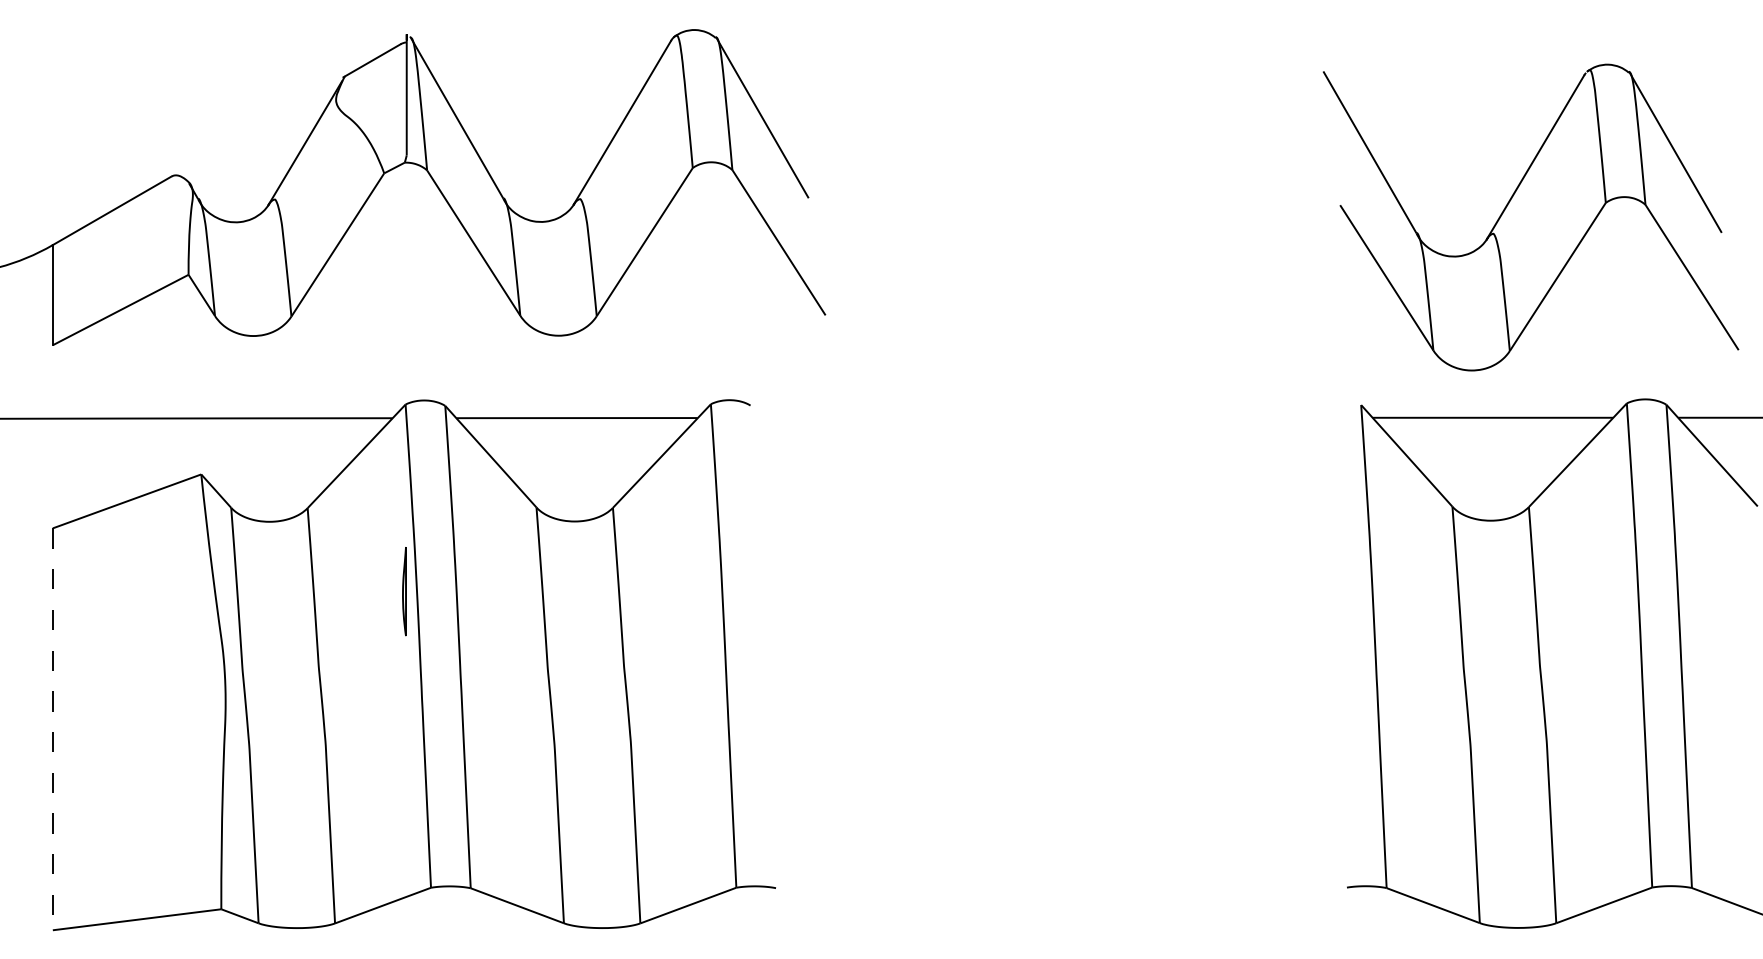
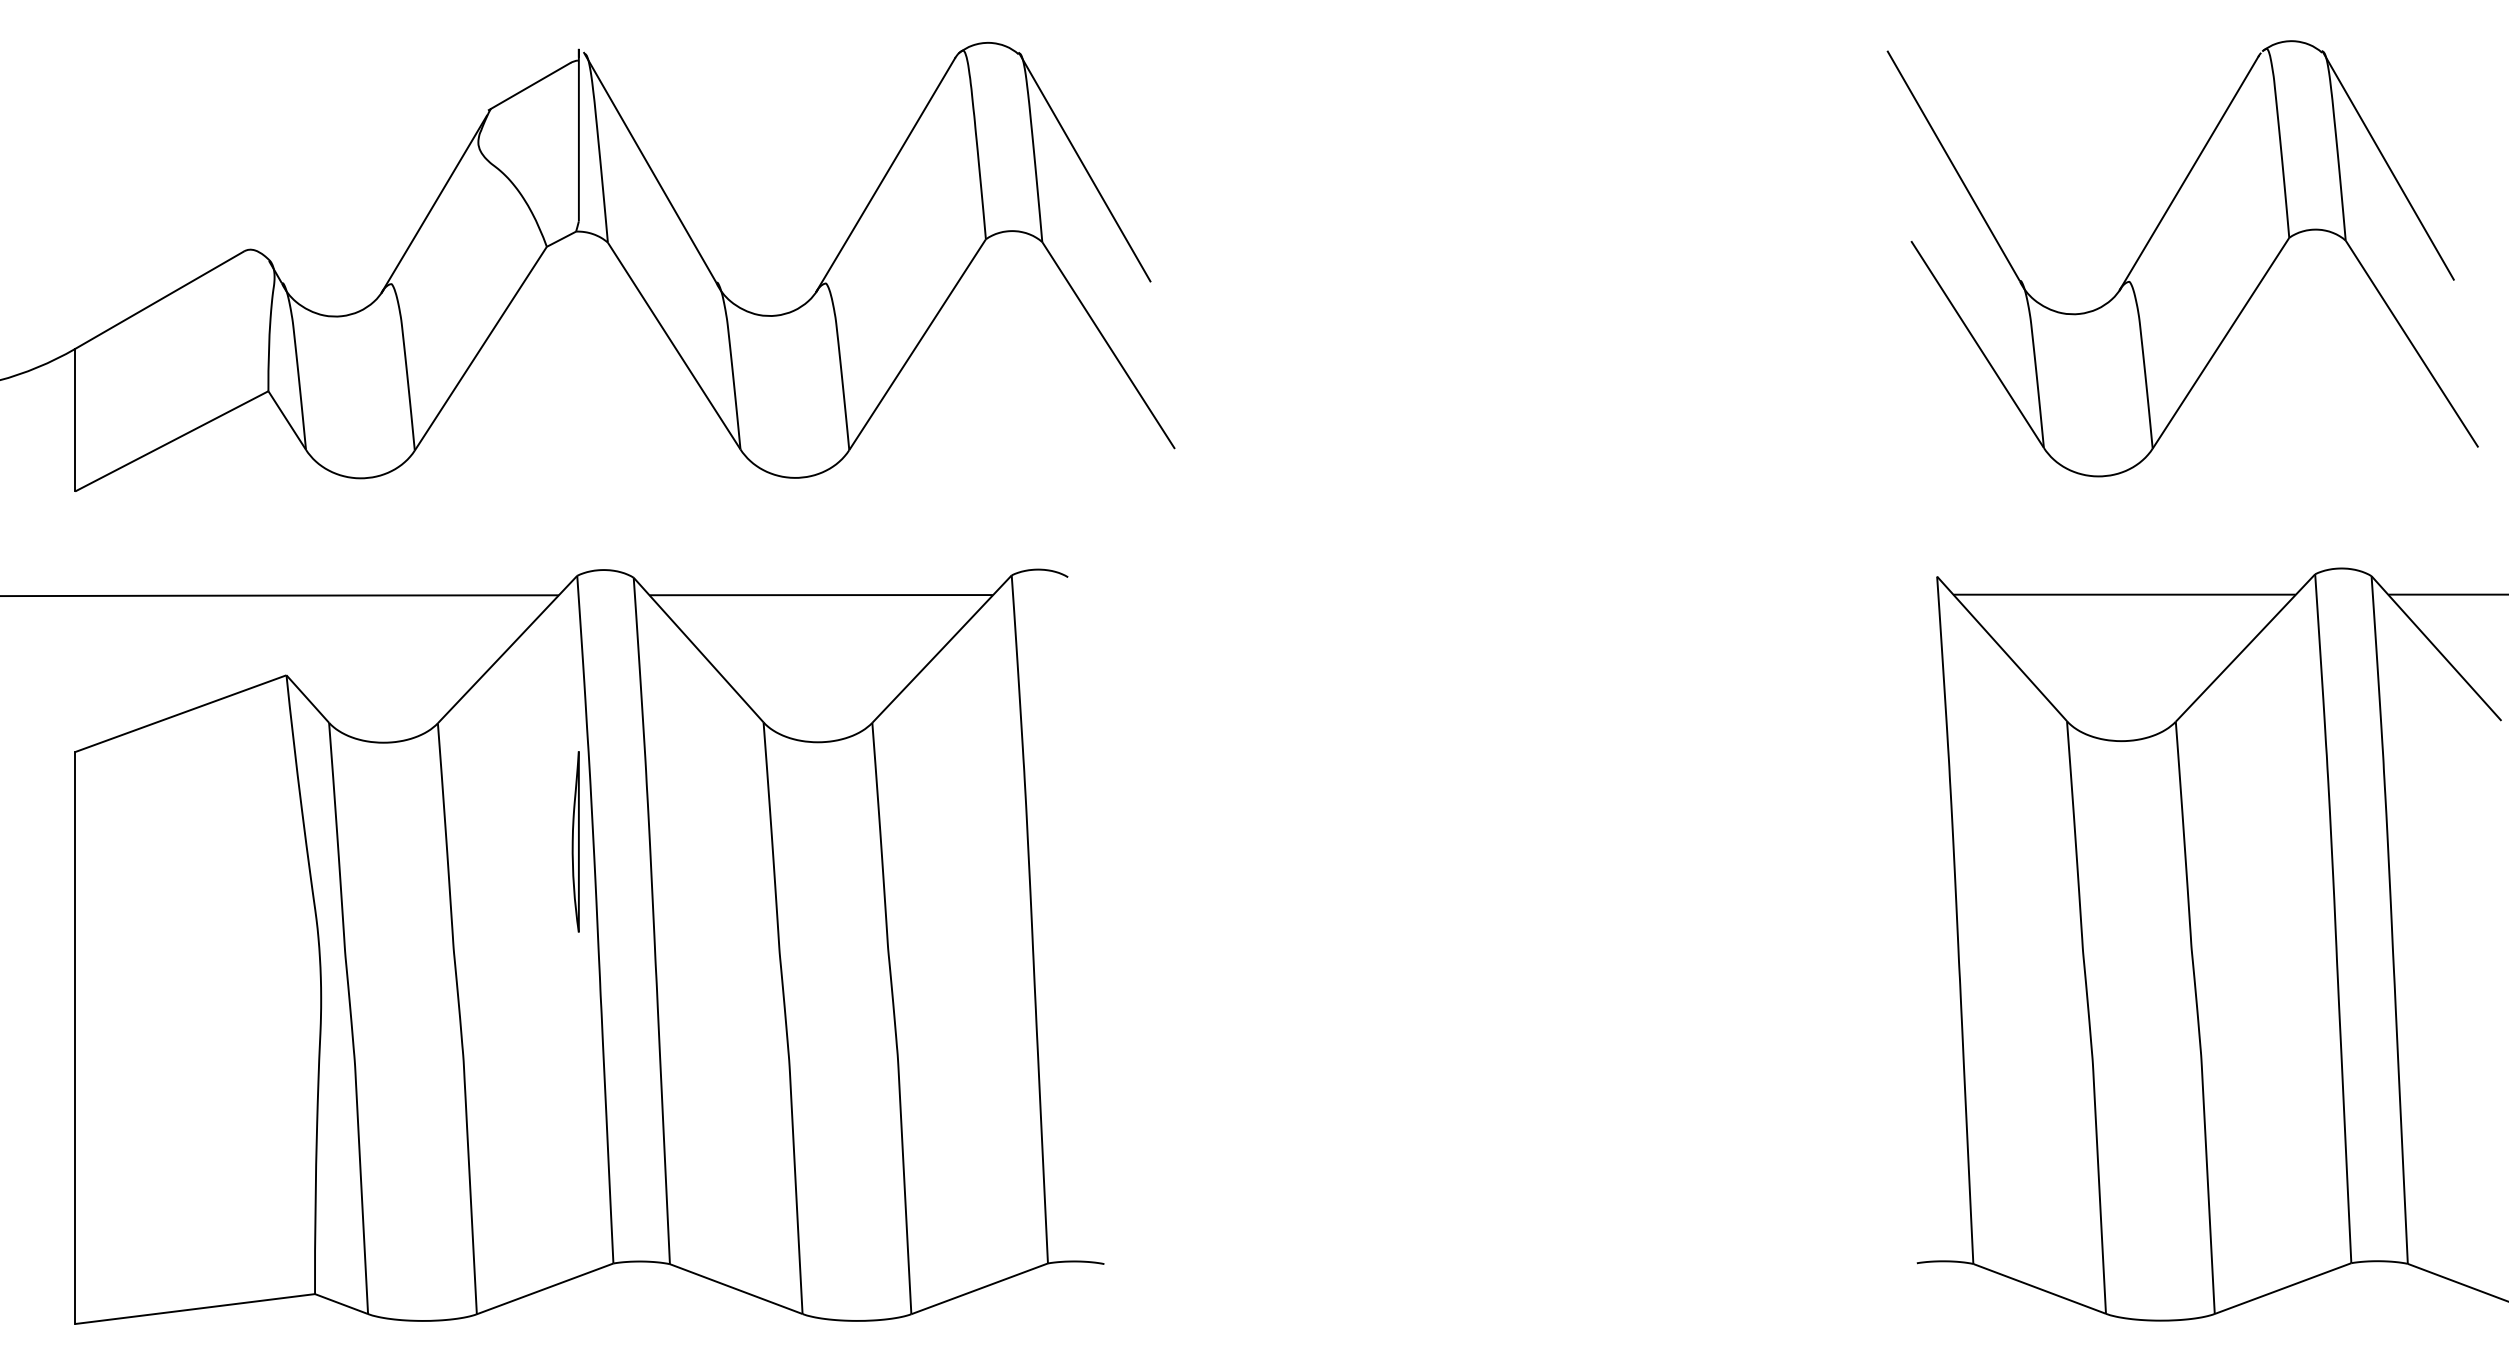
part: (1509, 202) -> (2152, 237), moved
part: (404, 591) -> (575, 841), size x1.43
line: (53, 729) -> (75, 1038), dashed -> solid

